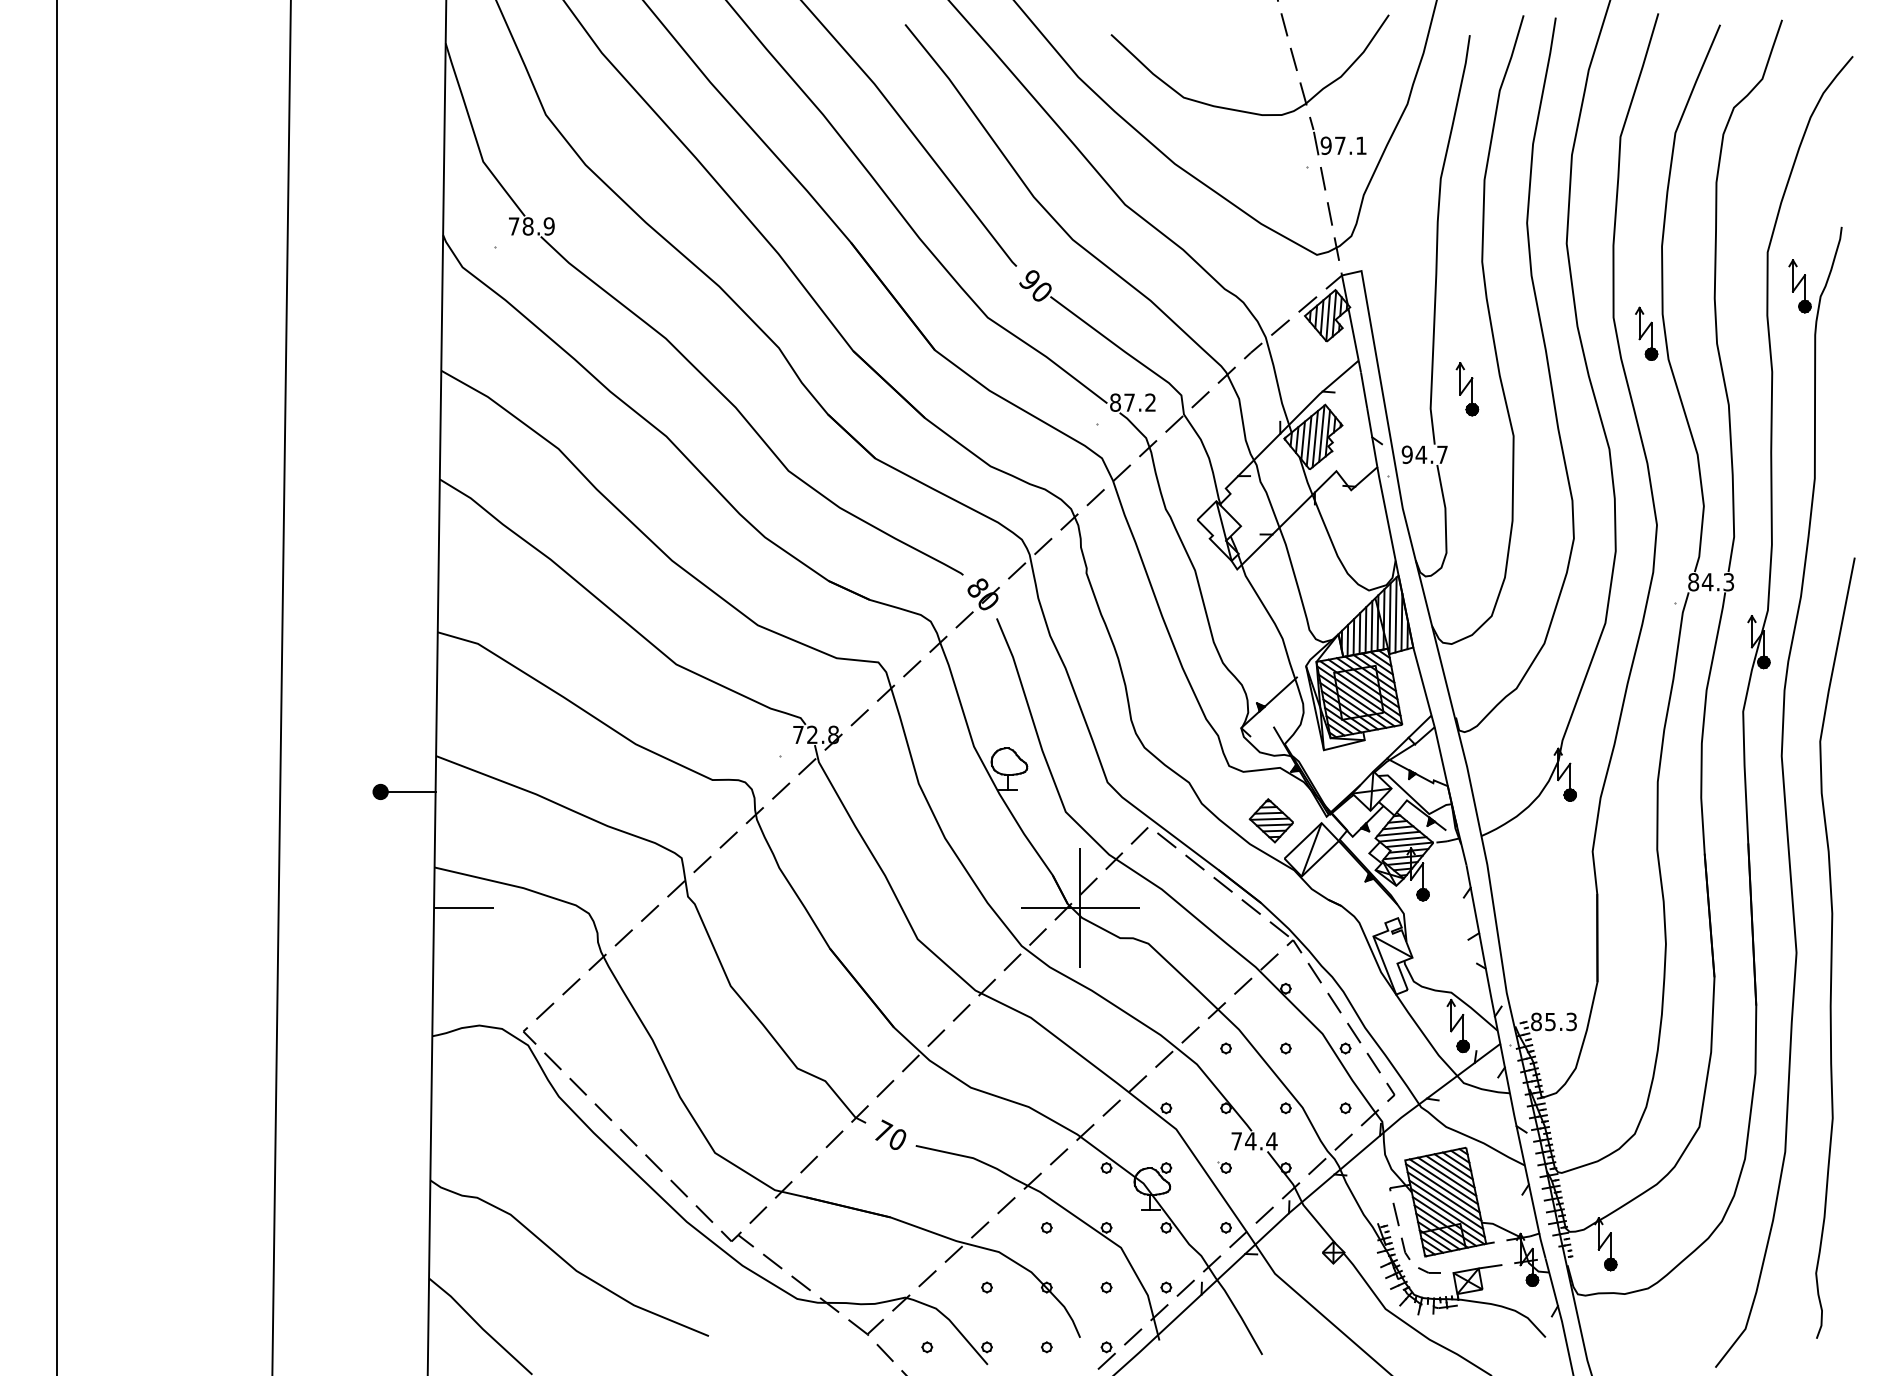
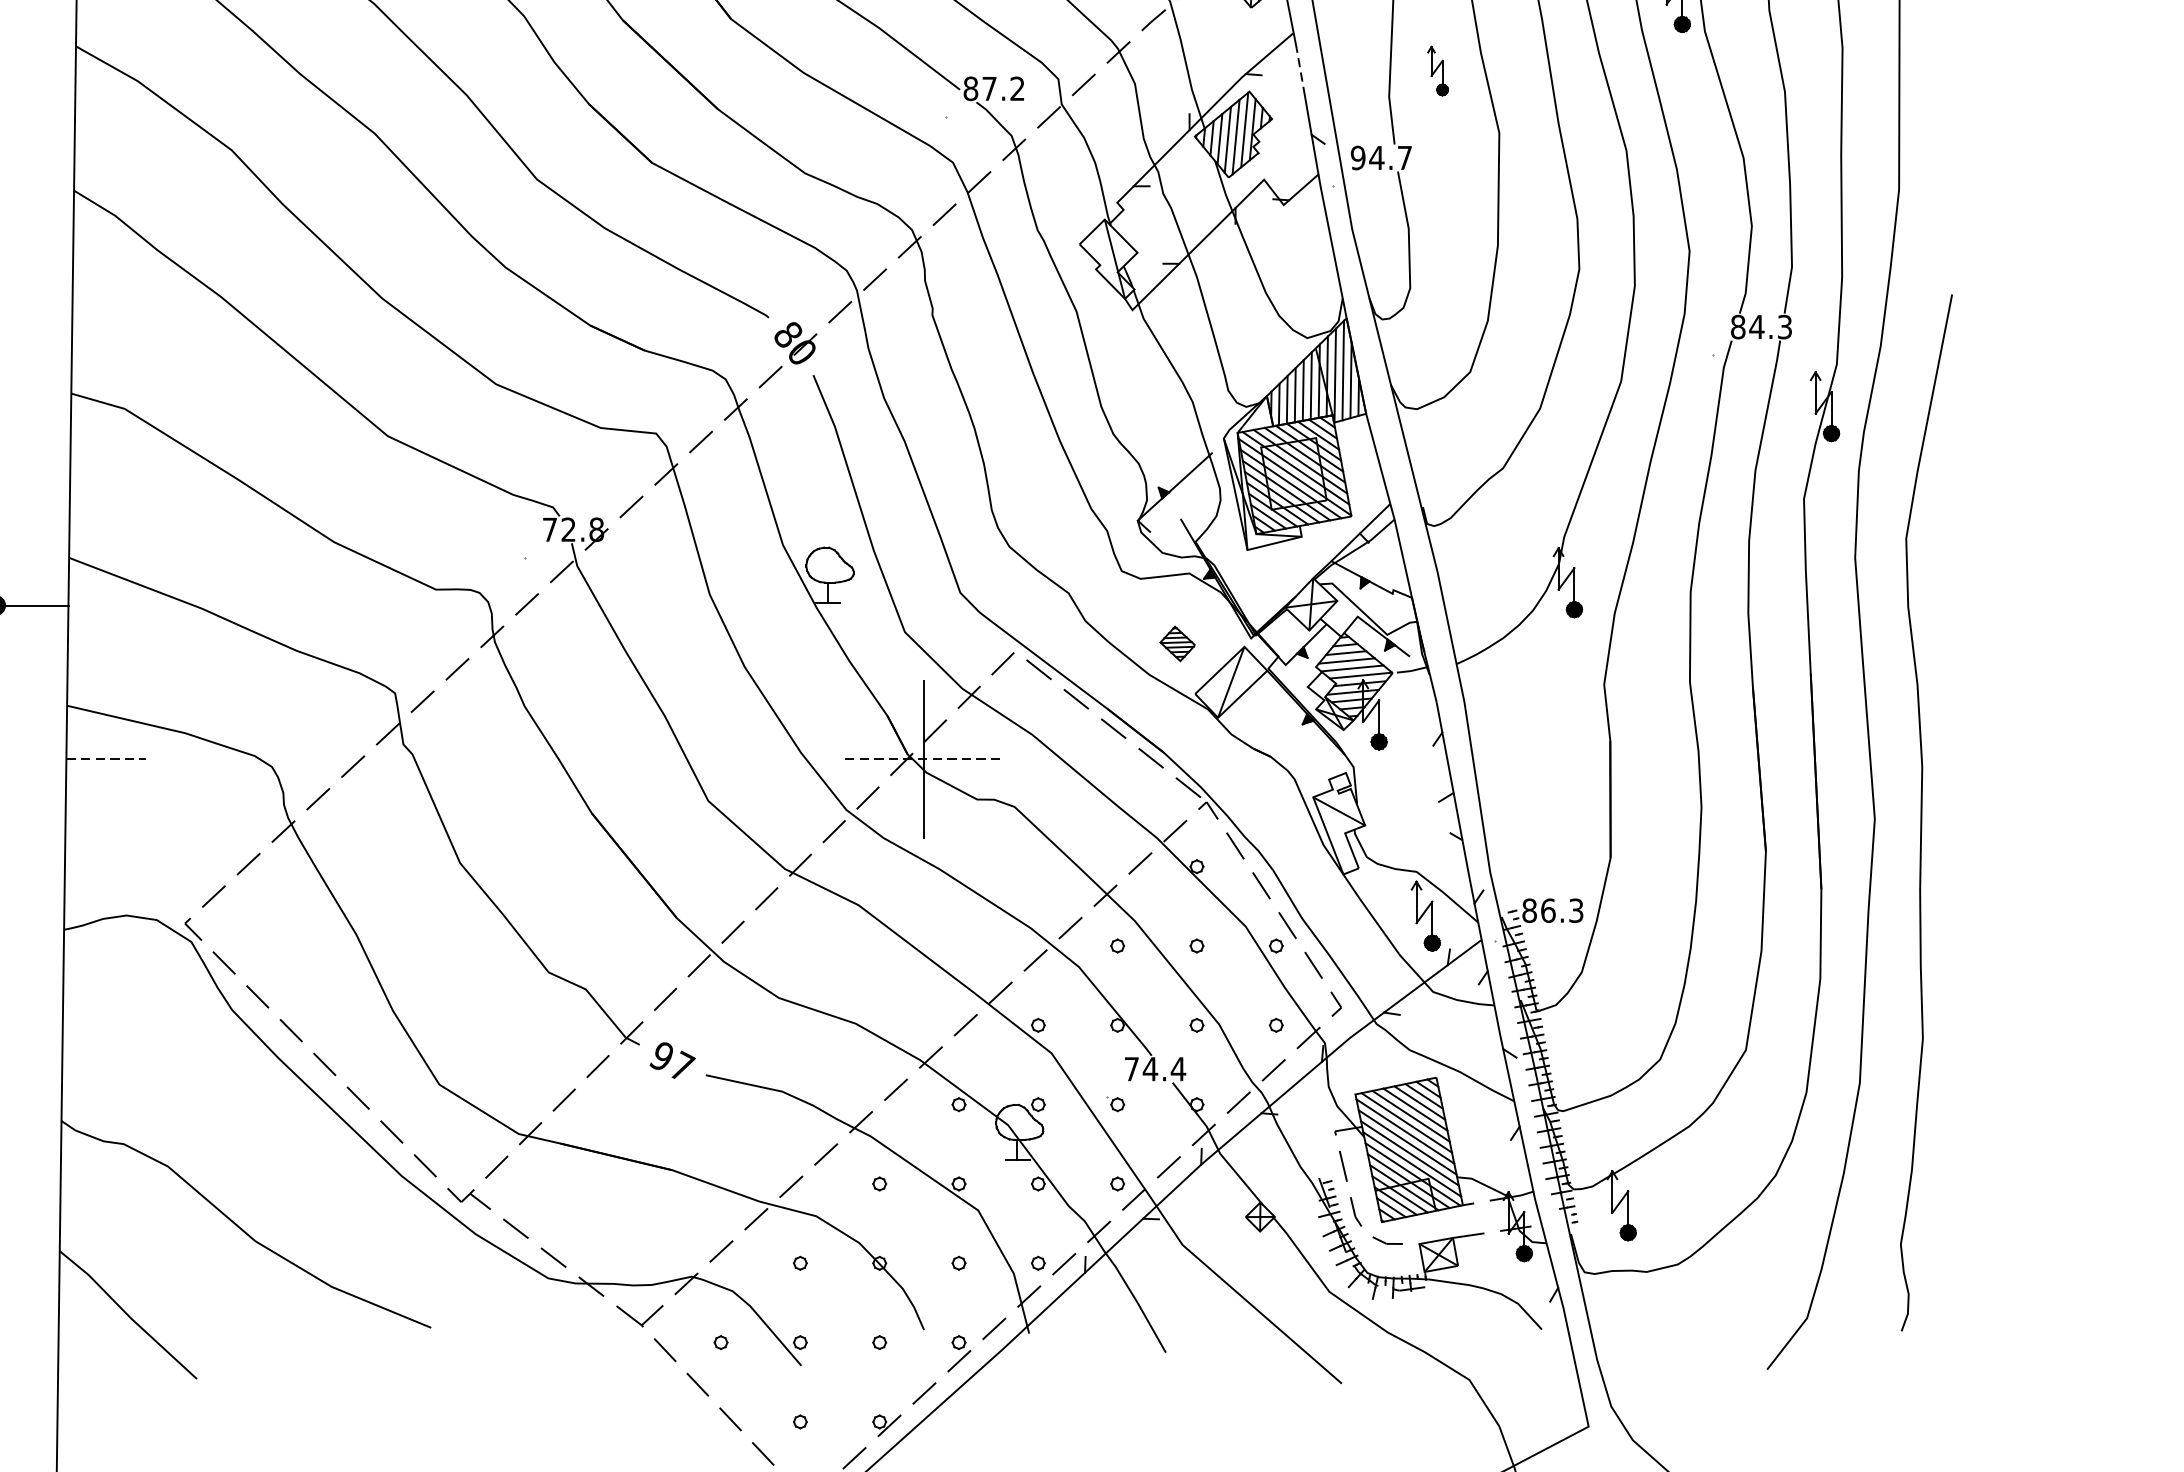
line: (1364, 389) -> (1301, 71), solid -> dashed
part: (1467, 389) -> (1438, 71), size x0.7
part: (1270, 820) -> (1176, 643), size x0.6
line: (463, 907) -> (105, 758), solid -> dashed
line: (1080, 907) -> (924, 758), solid -> dashed
text: (1550, 1021) -> (1548, 910), 85.3 -> 86.3
text: (890, 1134) -> (672, 1060), 70 -> 97

